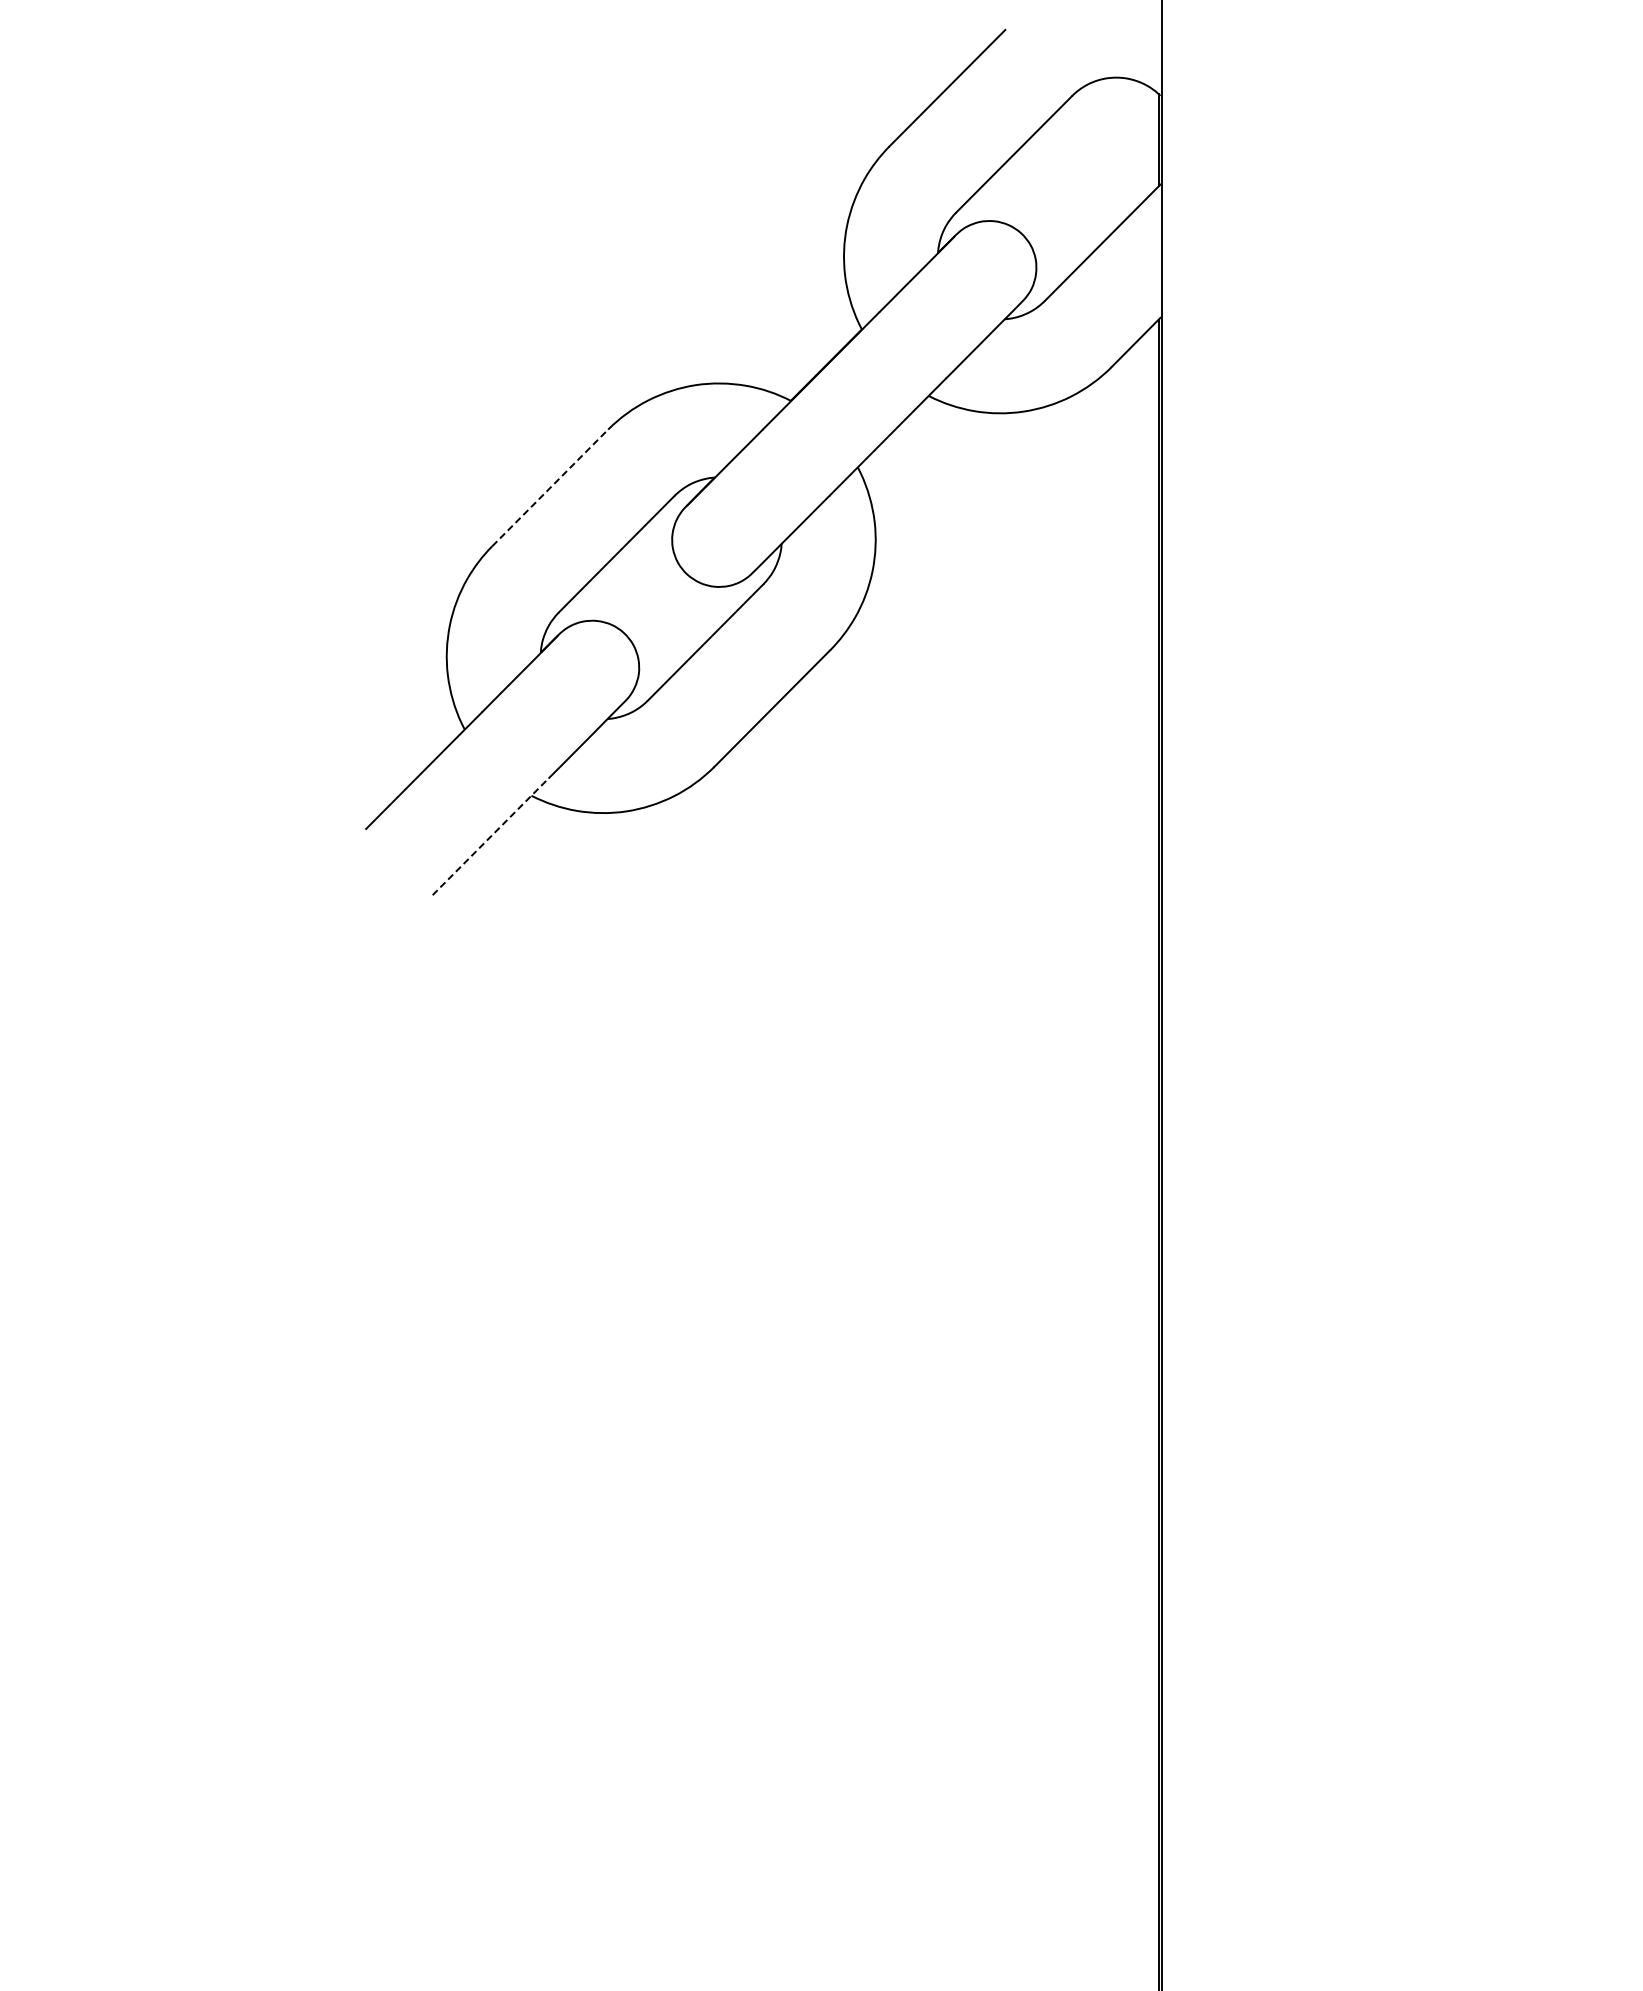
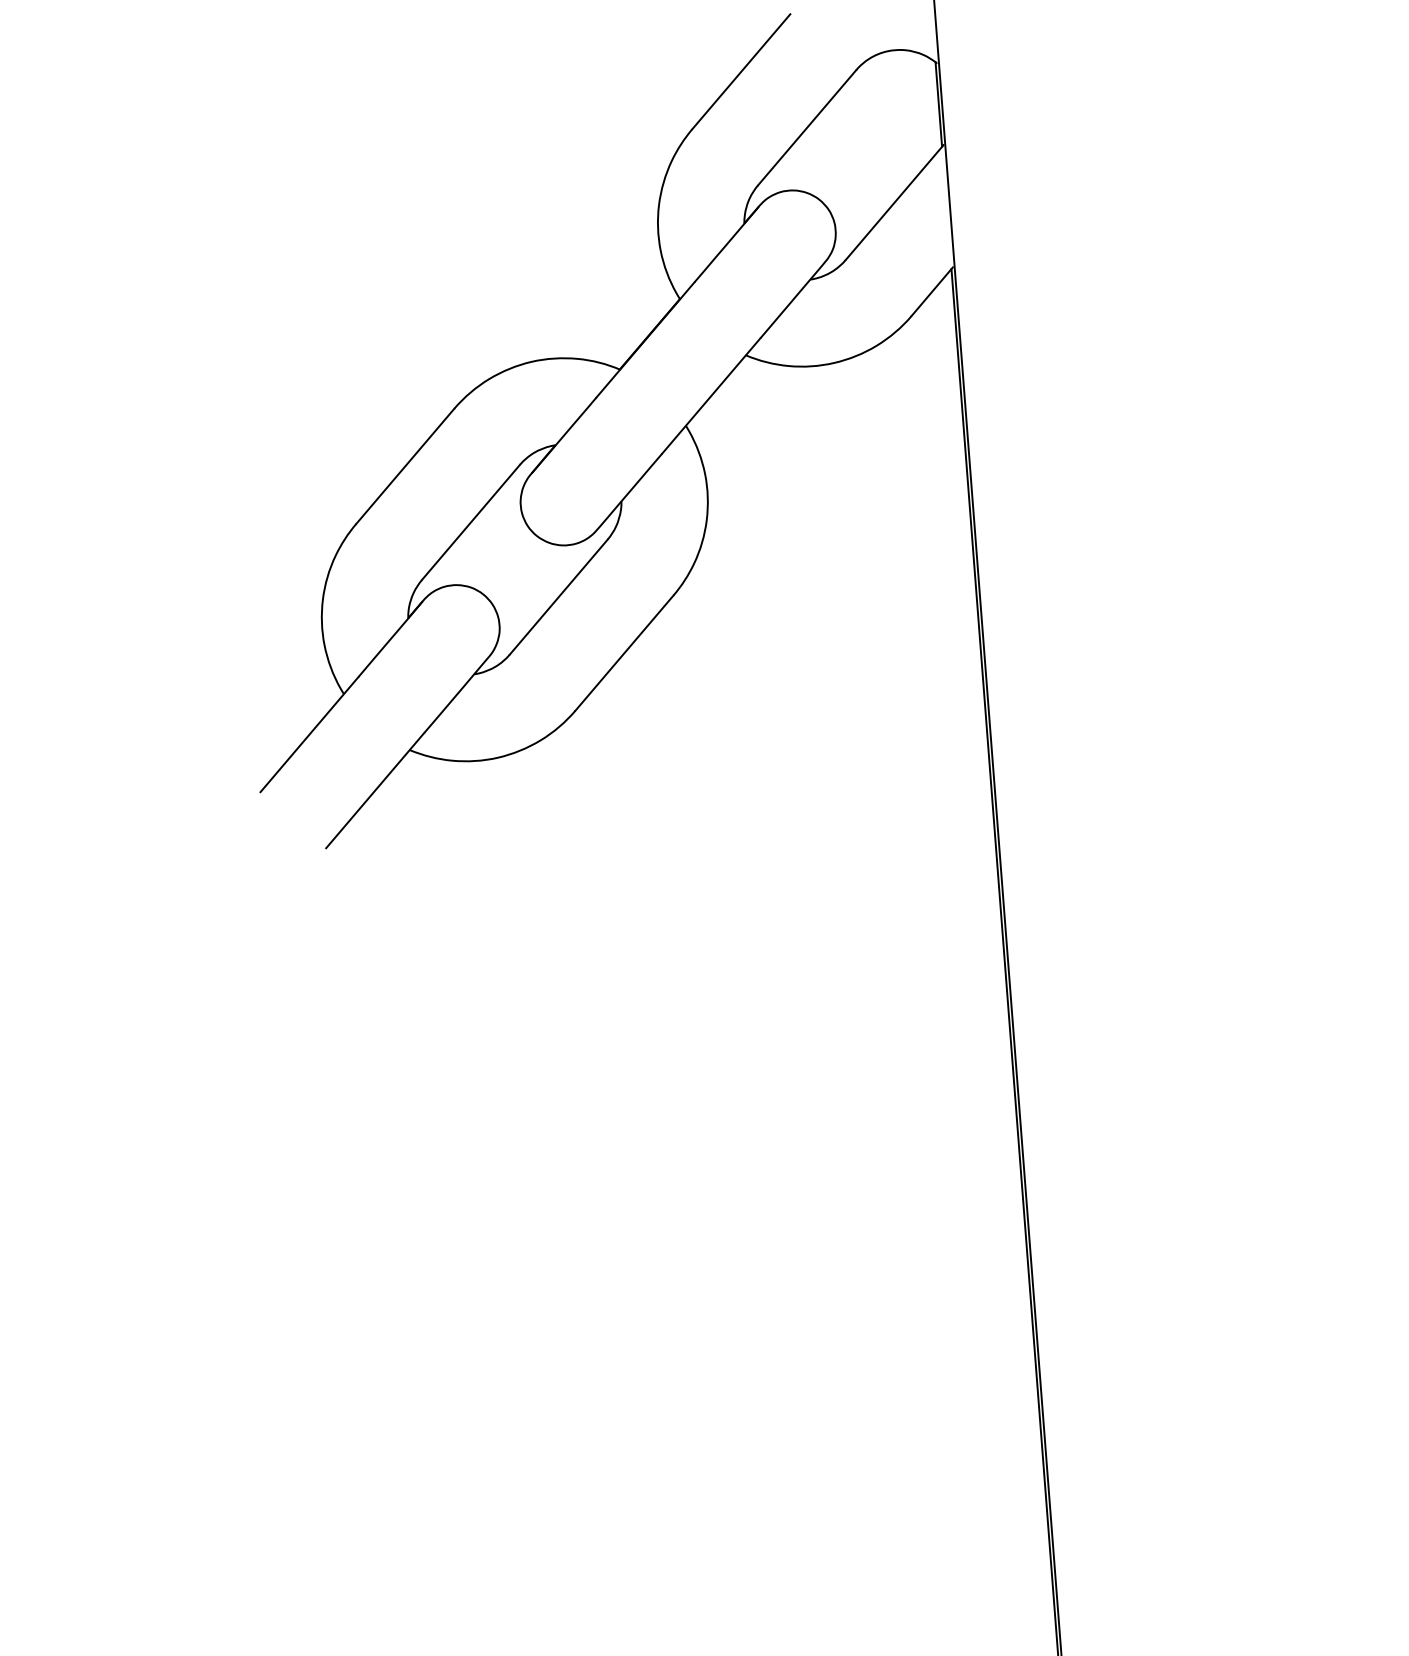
line: (550, 487) -> (405, 465), dashed -> solid
line: (490, 836) -> (375, 790), dashed -> solid

